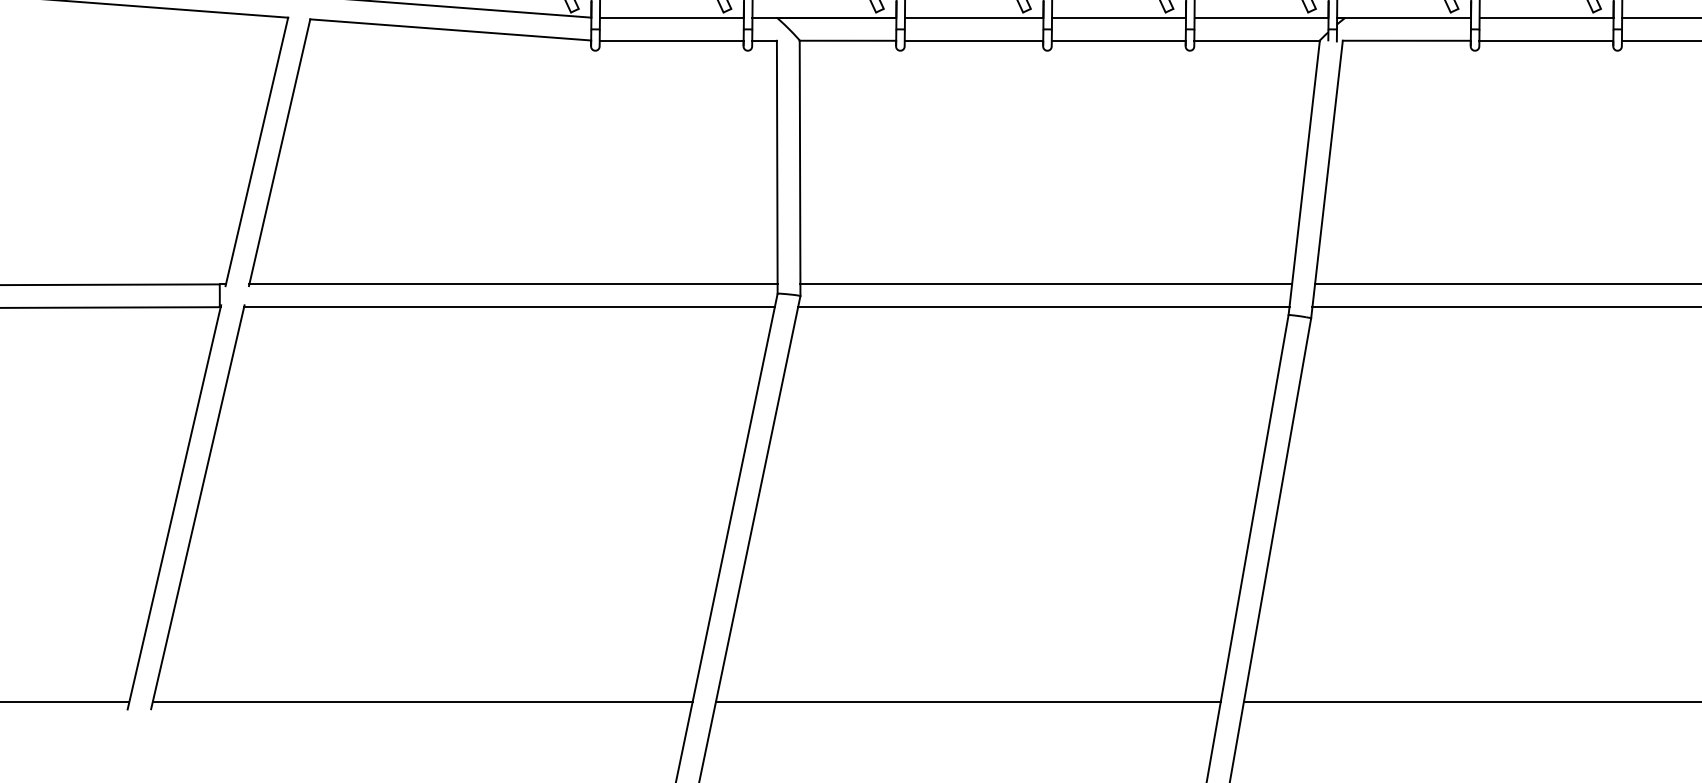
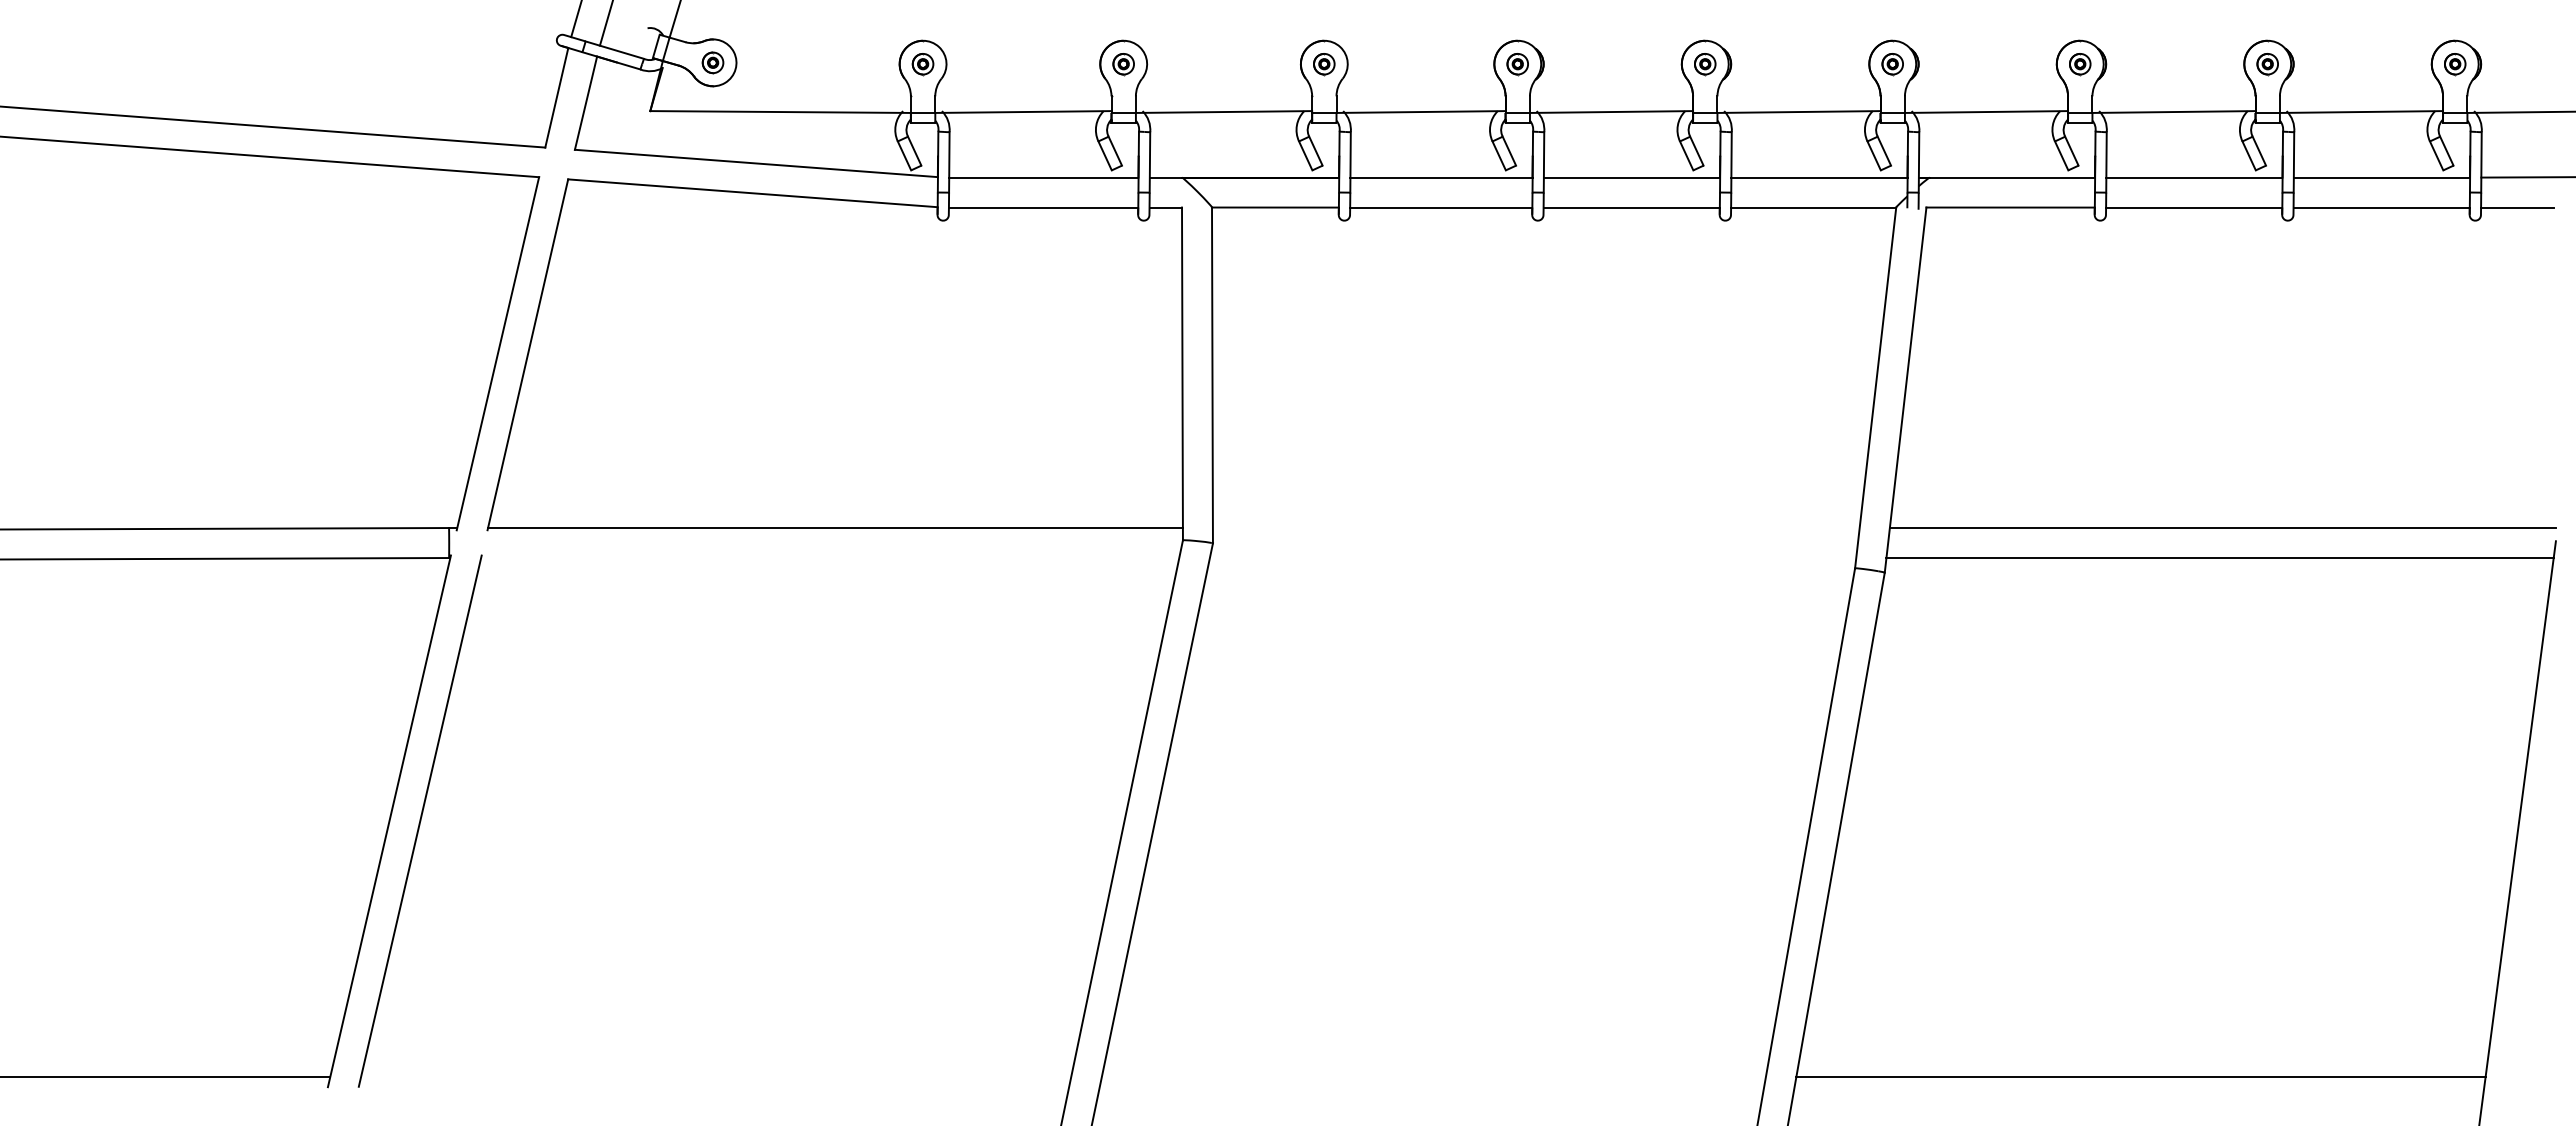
line: (1045, 284) -> (1535, 528), removed
line: (509, 307) -> (830, 558), removed
line: (1043, 307) -> (1532, 558), removed
line: (422, 702) -> (715, 1077), removed
line: (968, 702) -> (1433, 1077), removed

